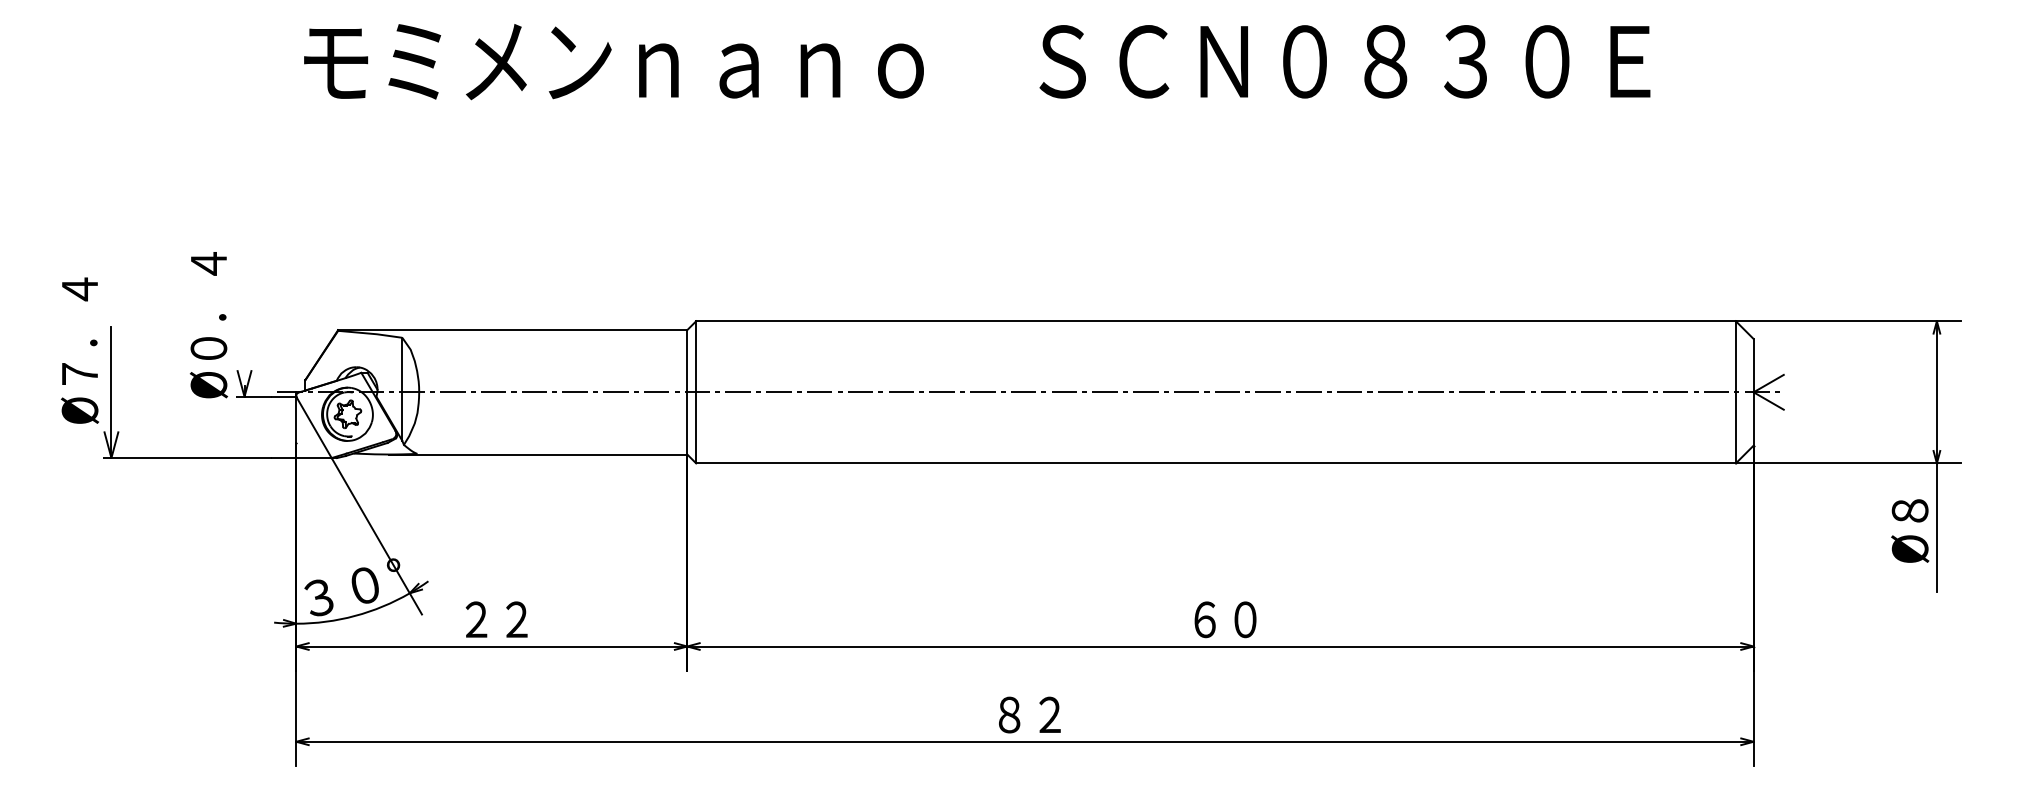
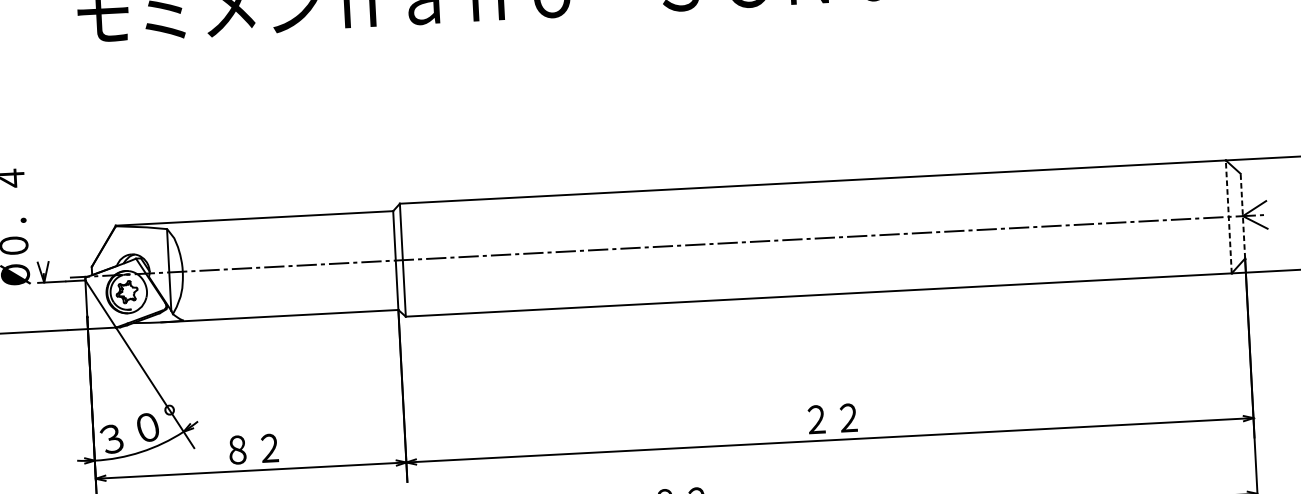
line: (1735, 391) -> (1228, 216), solid -> dashed
line: (1753, 391) -> (1242, 215), solid -> dashed
text: (476, 619) -> (237, 449), ２２ -> ８２
text: (1225, 619) -> (832, 418), ６０ -> ２２

